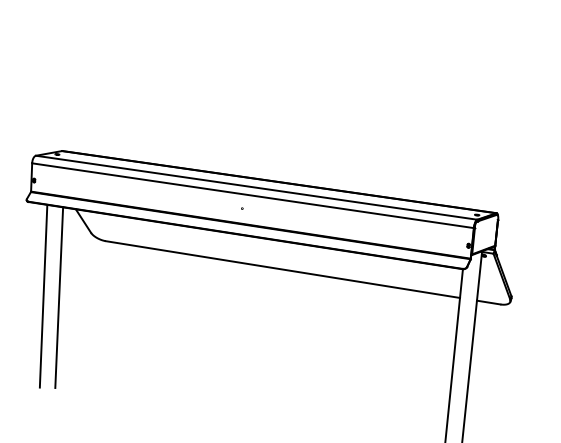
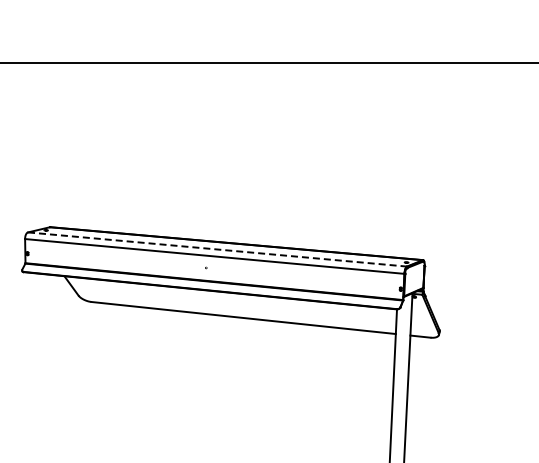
line: (256, 187) -> (217, 249), solid -> dashed
line: (43, 295) -> (40, 351), removed
line: (59, 297) -> (54, 352), removed

